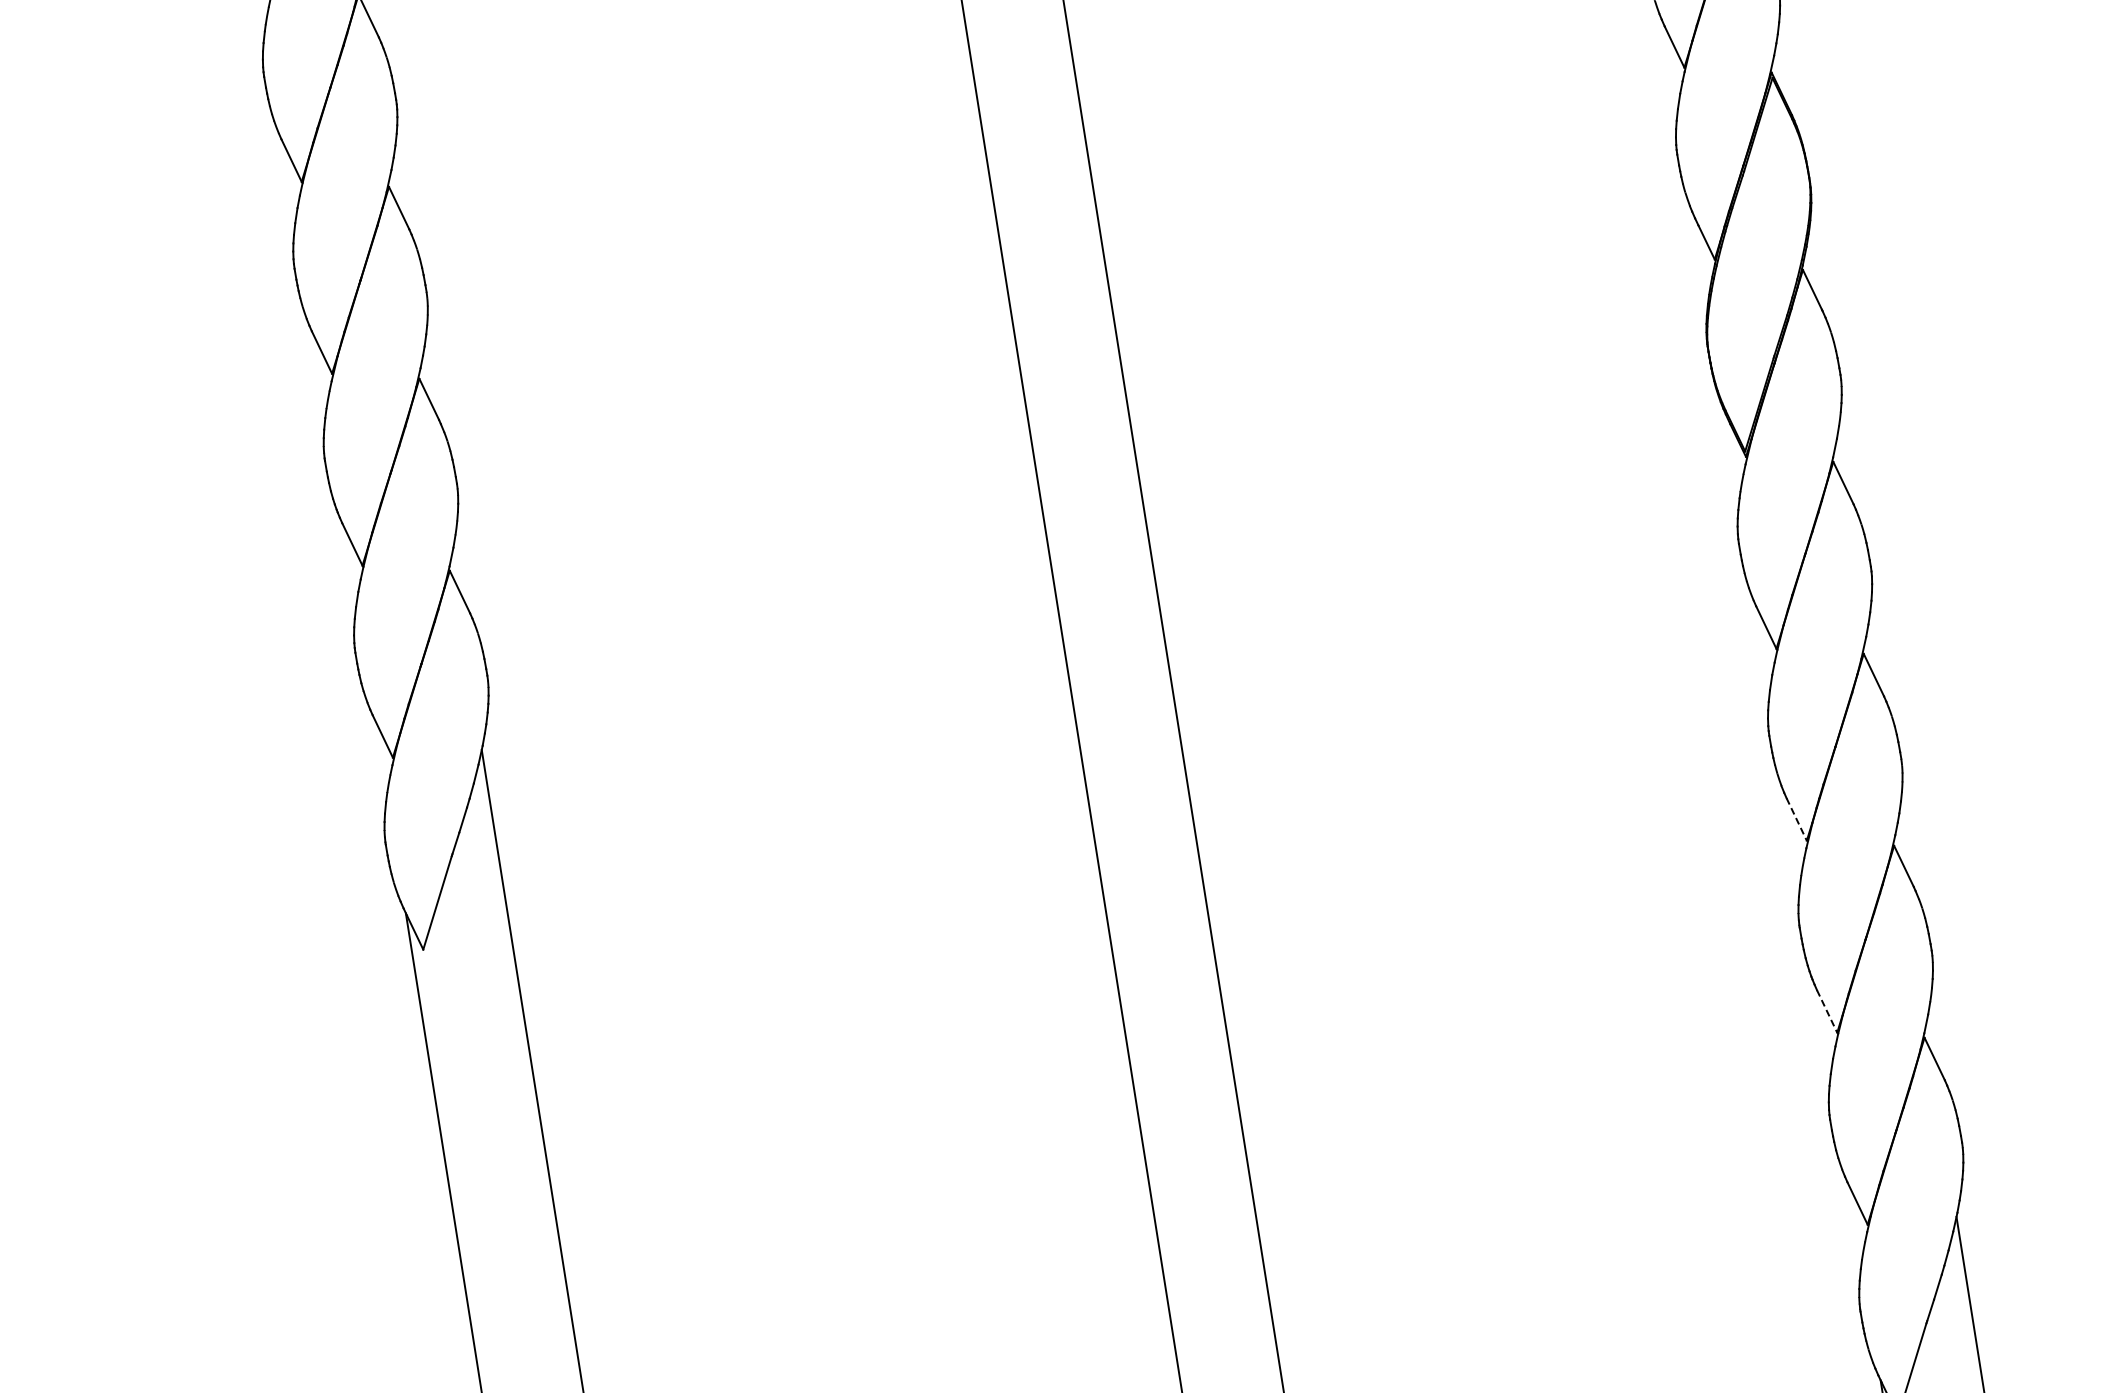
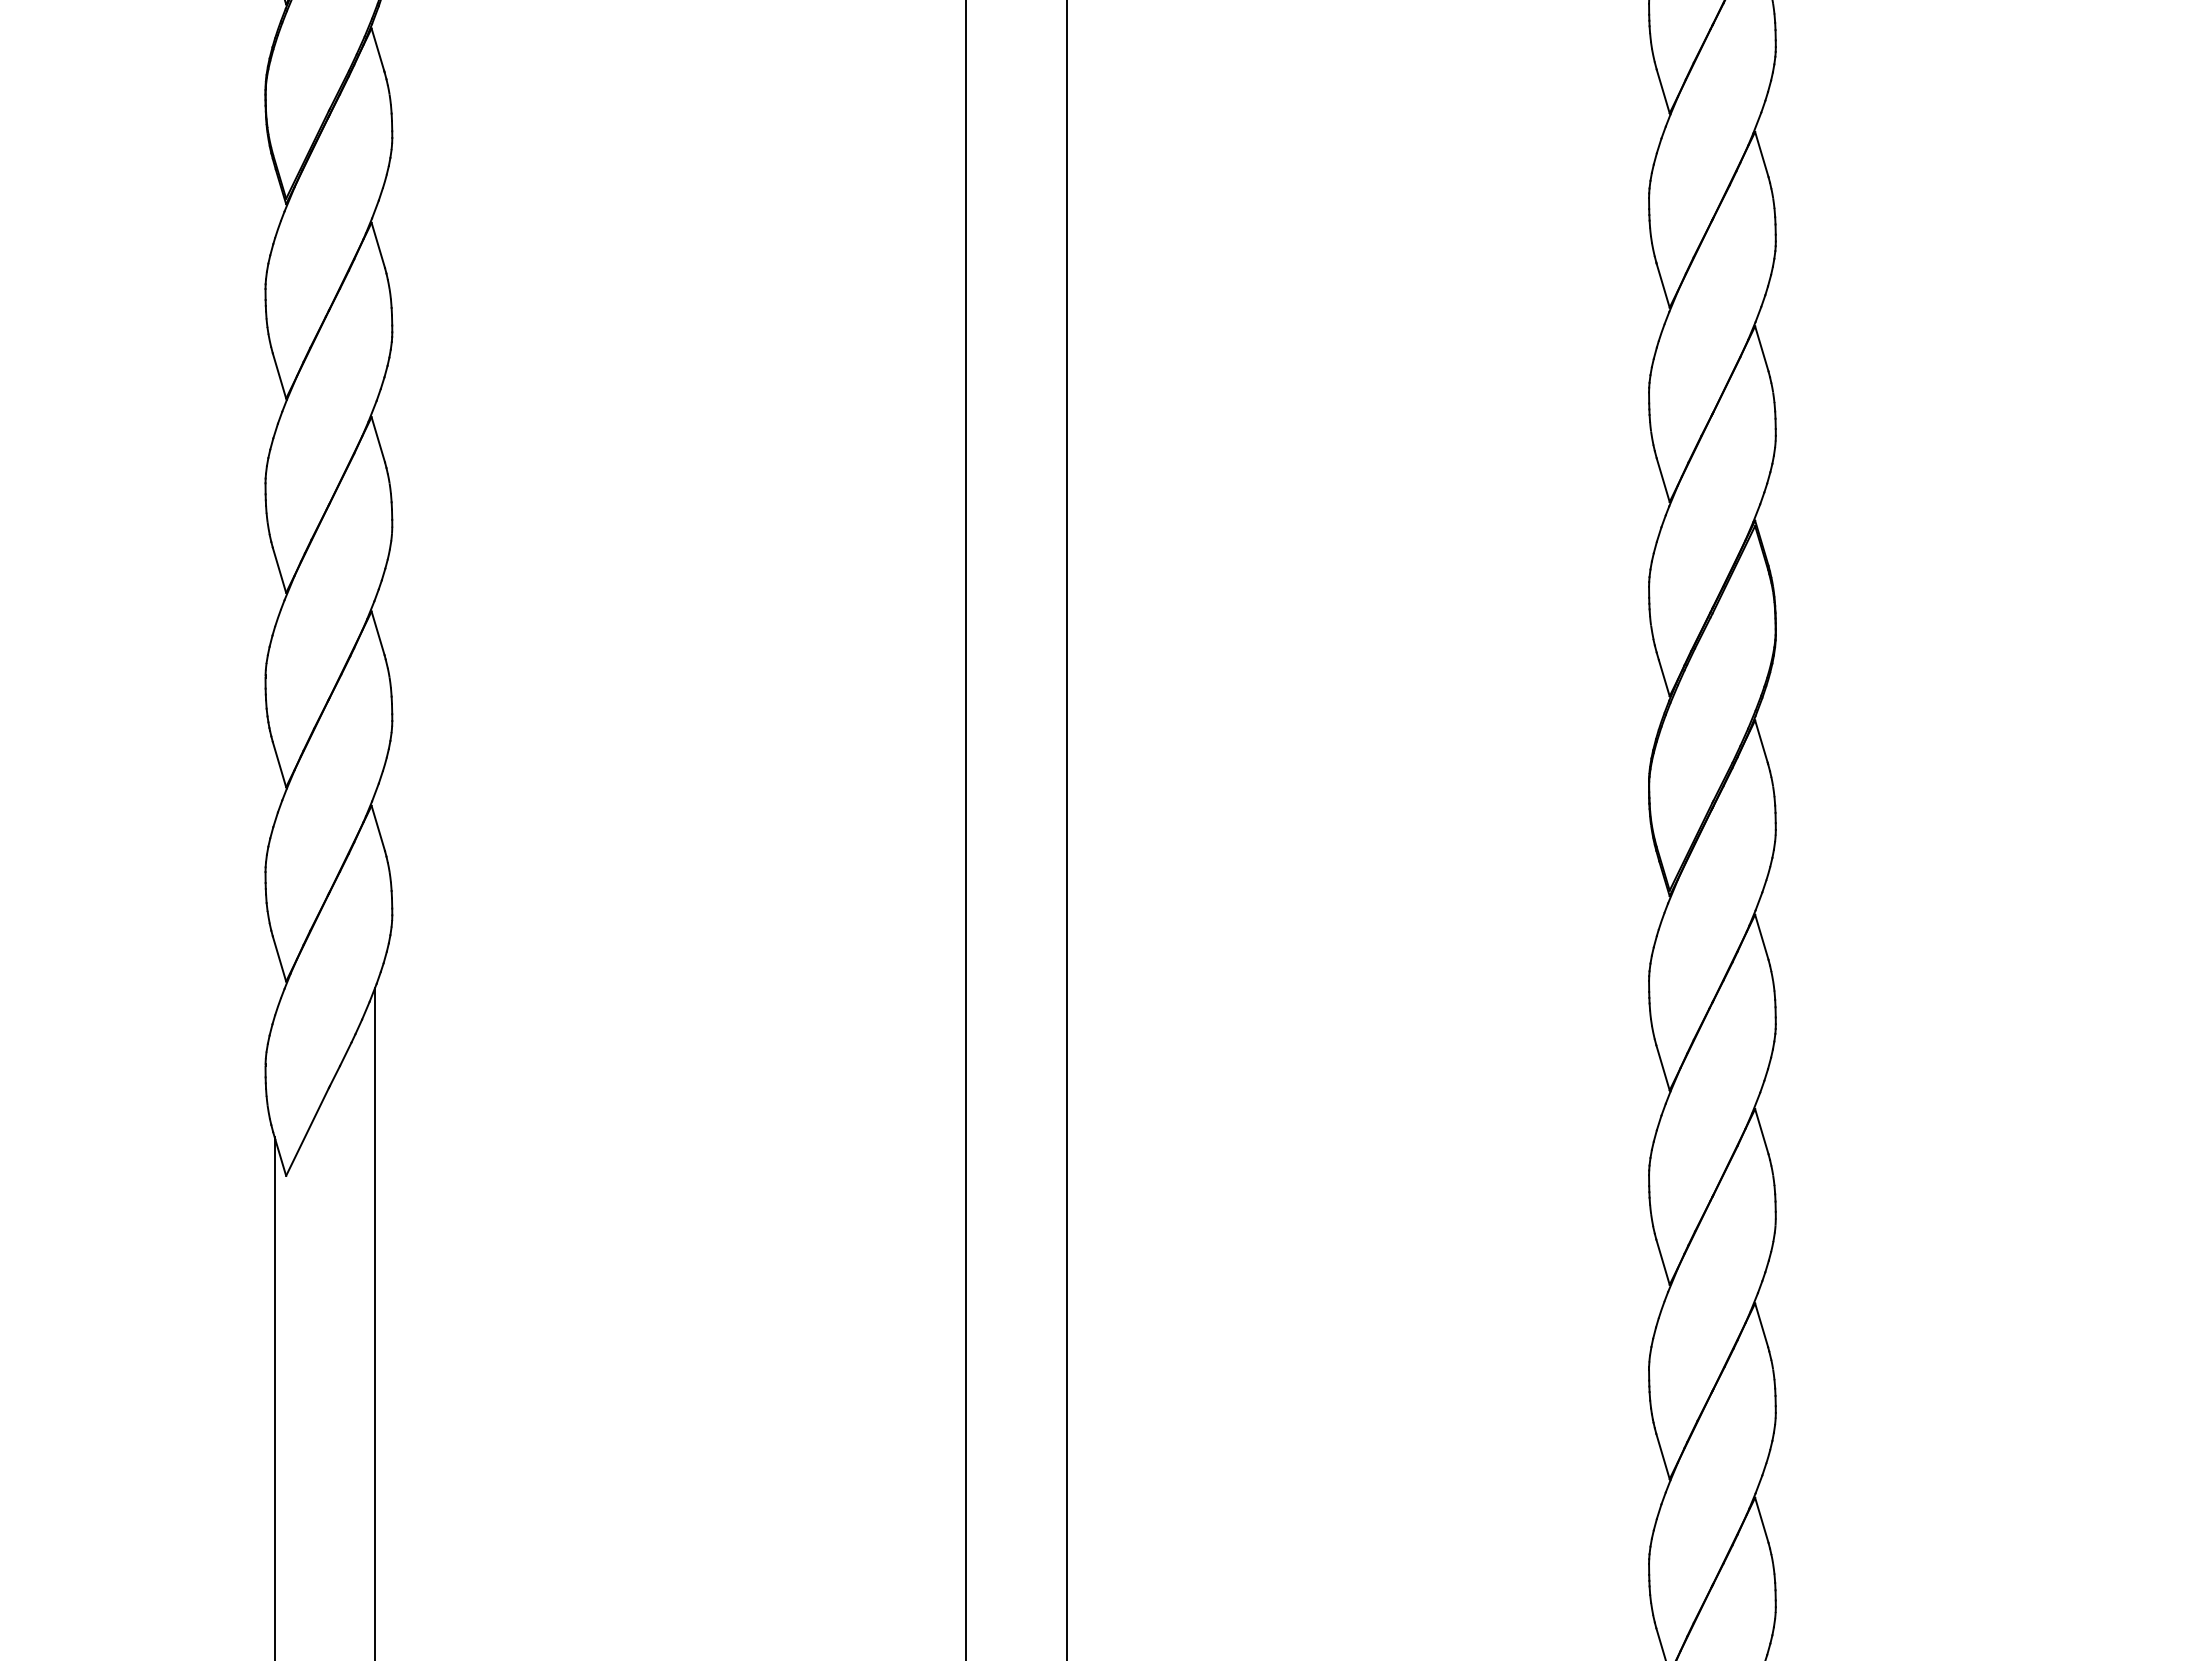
line: (1797, 819) -> (1663, 1262), dashed -> solid
line: (1827, 1011) -> (1663, 1456), dashed -> solid

